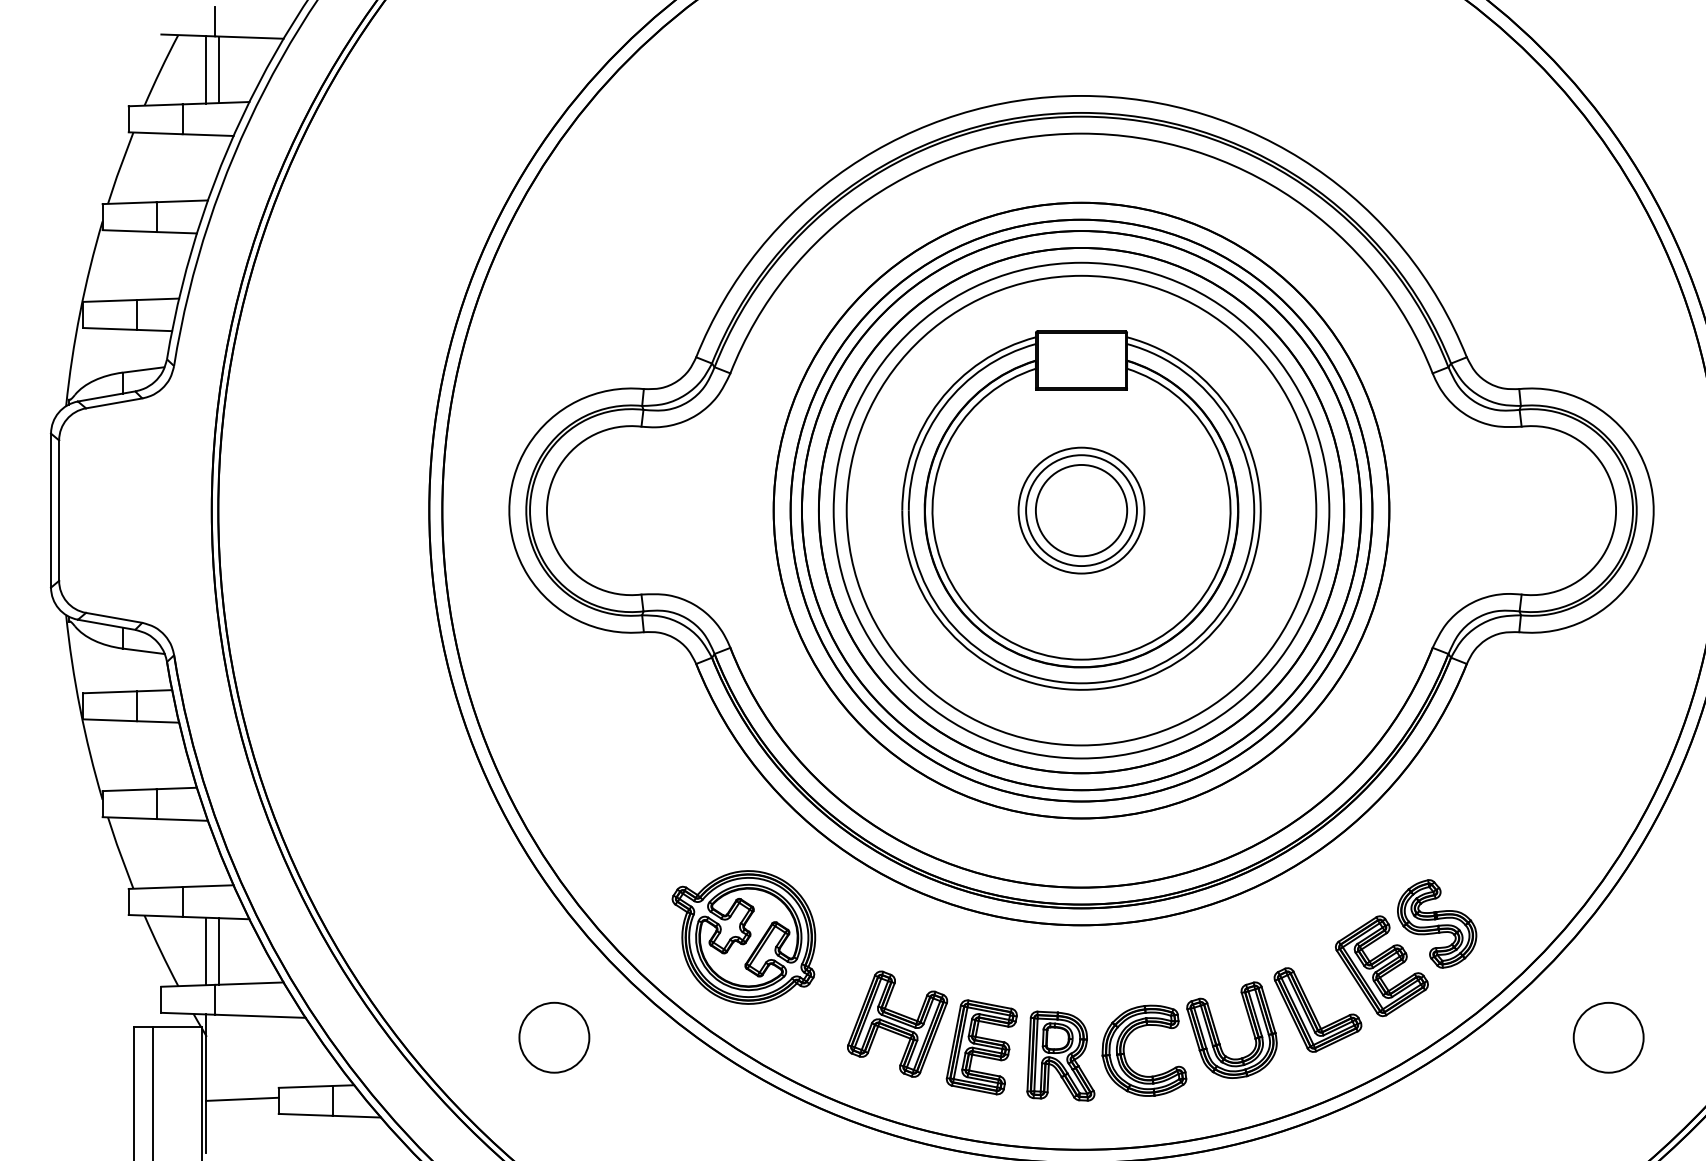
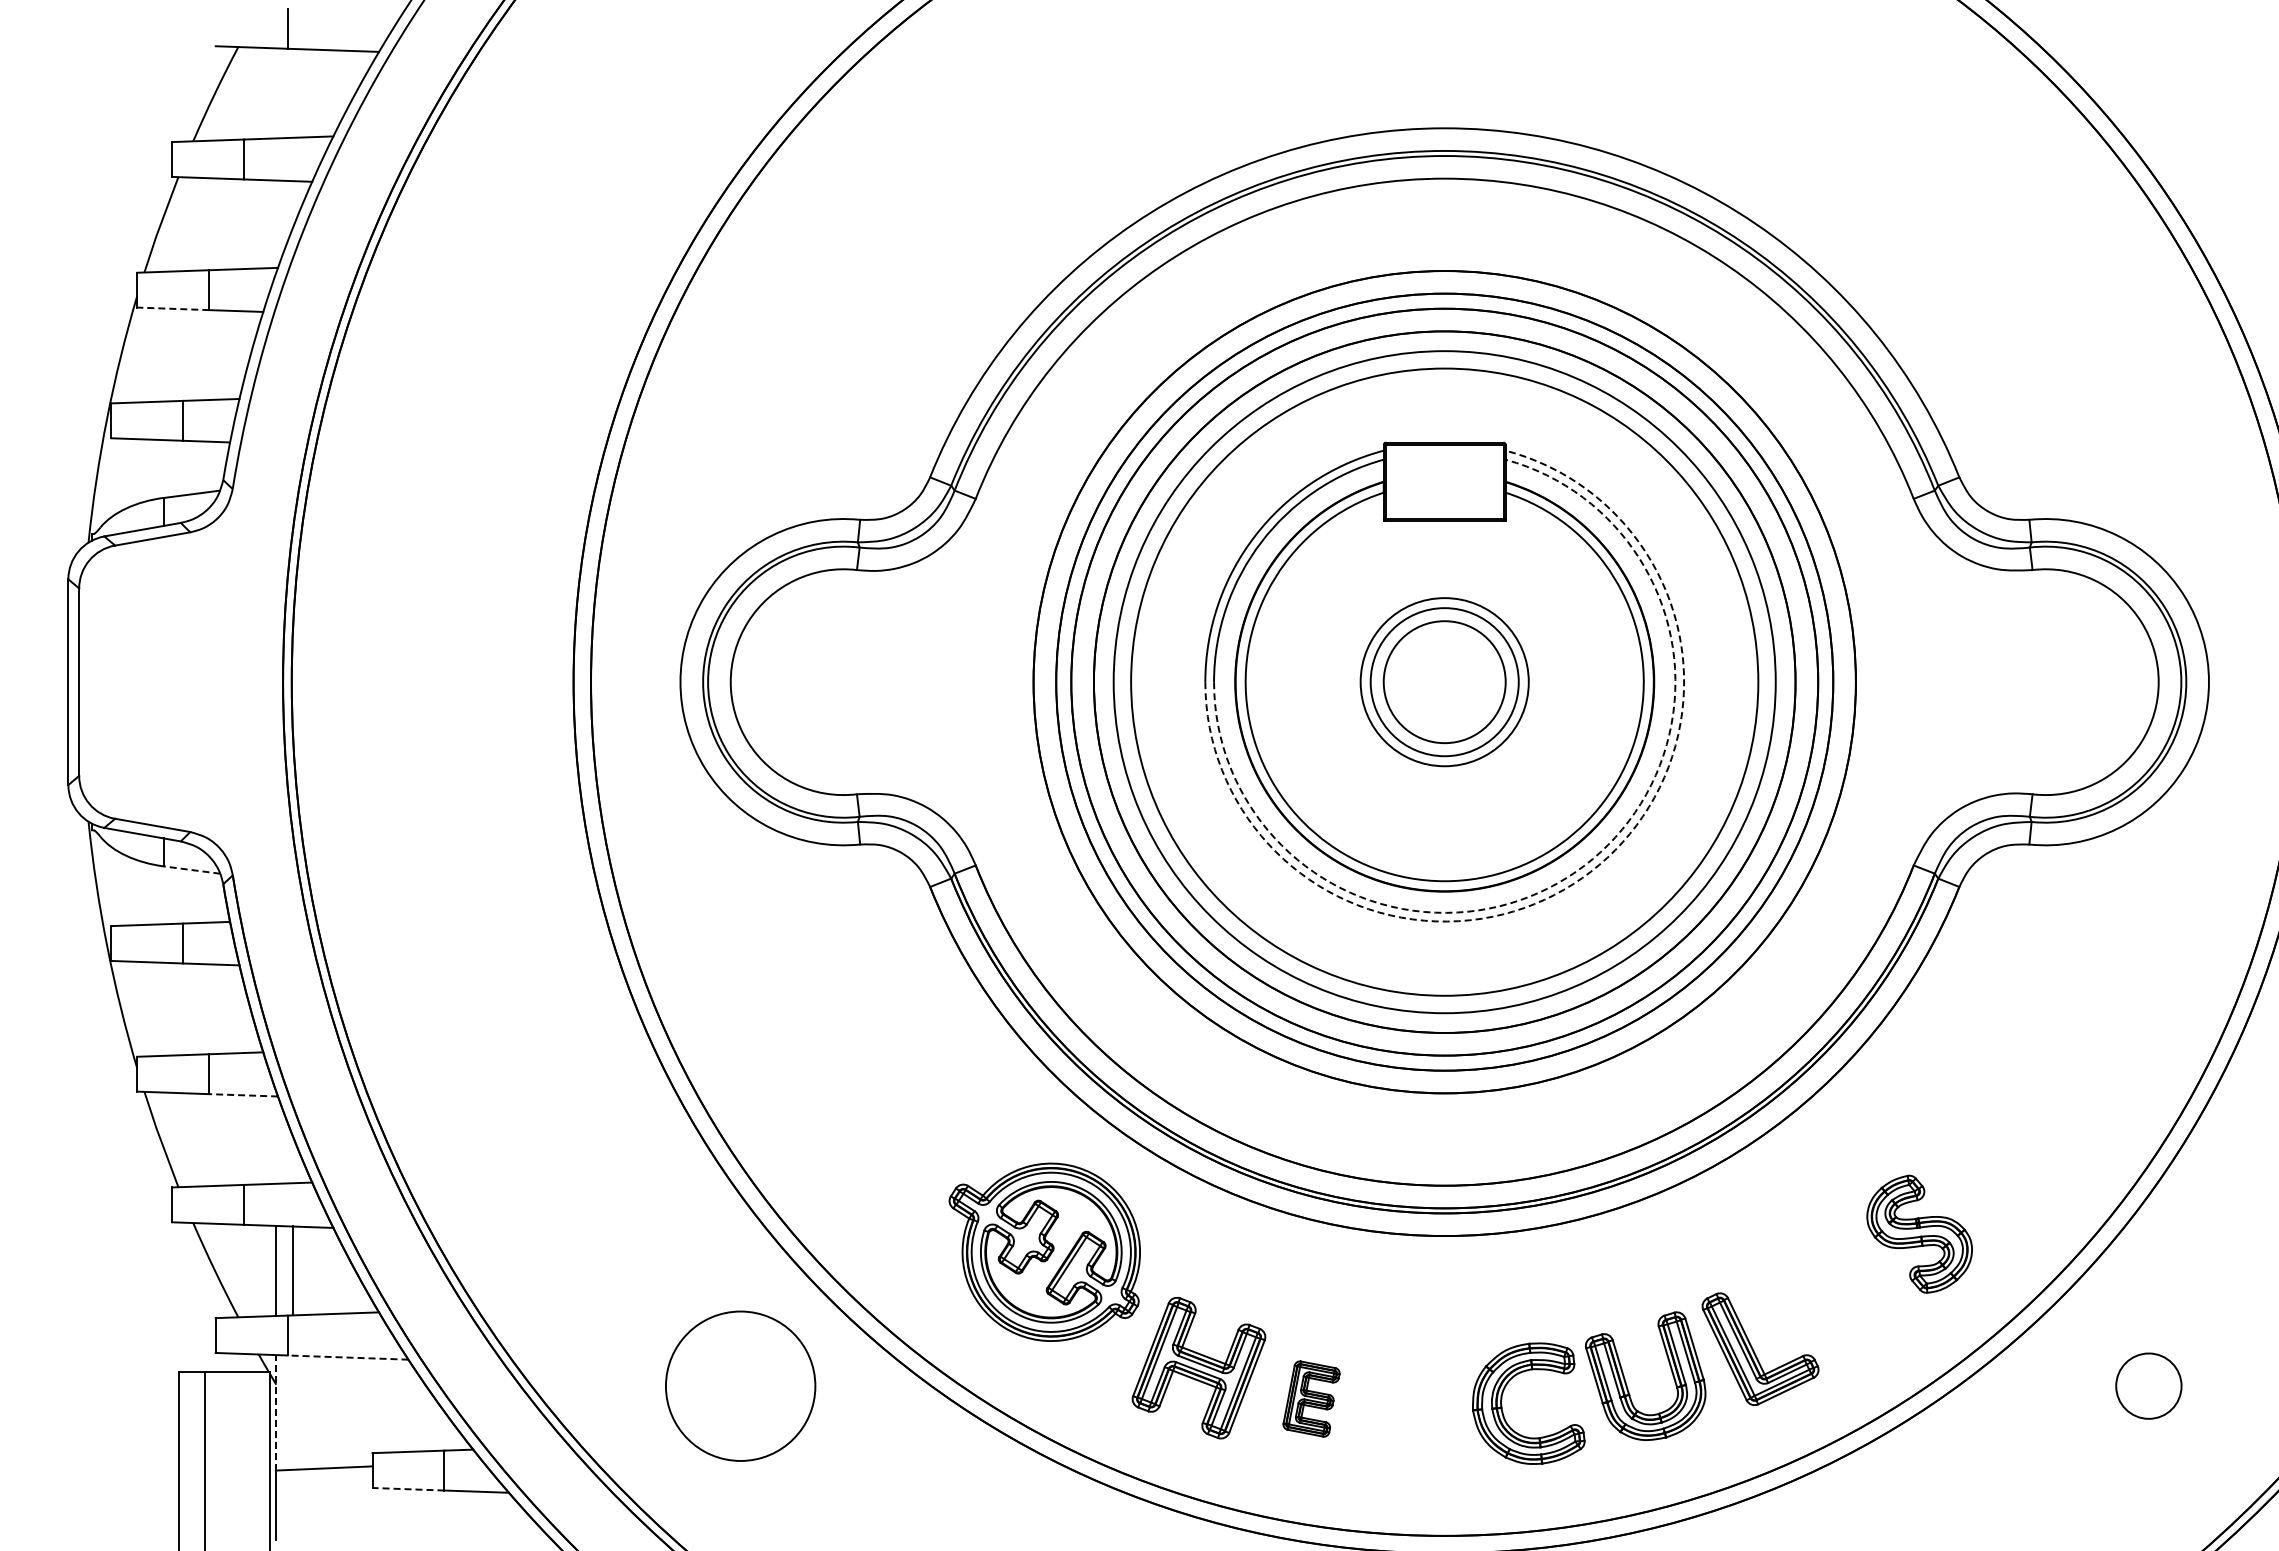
line: (206, 69) -> (275, 93), removed
line: (218, 69) -> (292, 92), removed
line: (129, 230) -> (172, 308), solid -> dashed
arc: (1186, 647) -> (1584, 865), solid -> dashed
line: (143, 651) -> (191, 870), solid -> dashed
arc: (1190, 652) -> (1590, 871), solid -> dashed
line: (182, 820) -> (243, 1095), solid -> dashed
part: (743, 936) -> (1044, 1251), moved
part: (1381, 966) -> (1845, 1290), removed
line: (260, 1016) -> (347, 1357), solid -> dashed
circle: (554, 1037) -> (740, 1385), size x1.6
circle: (1608, 1037) -> (2148, 1385), size x0.7
part: (981, 1046) -> (1311, 1398), size x0.6
part: (1060, 1055) -> (1416, 1410), removed
line: (206, 1057) -> (275, 1412), solid -> dashed
line: (305, 1115) -> (408, 1489), solid -> dashed

